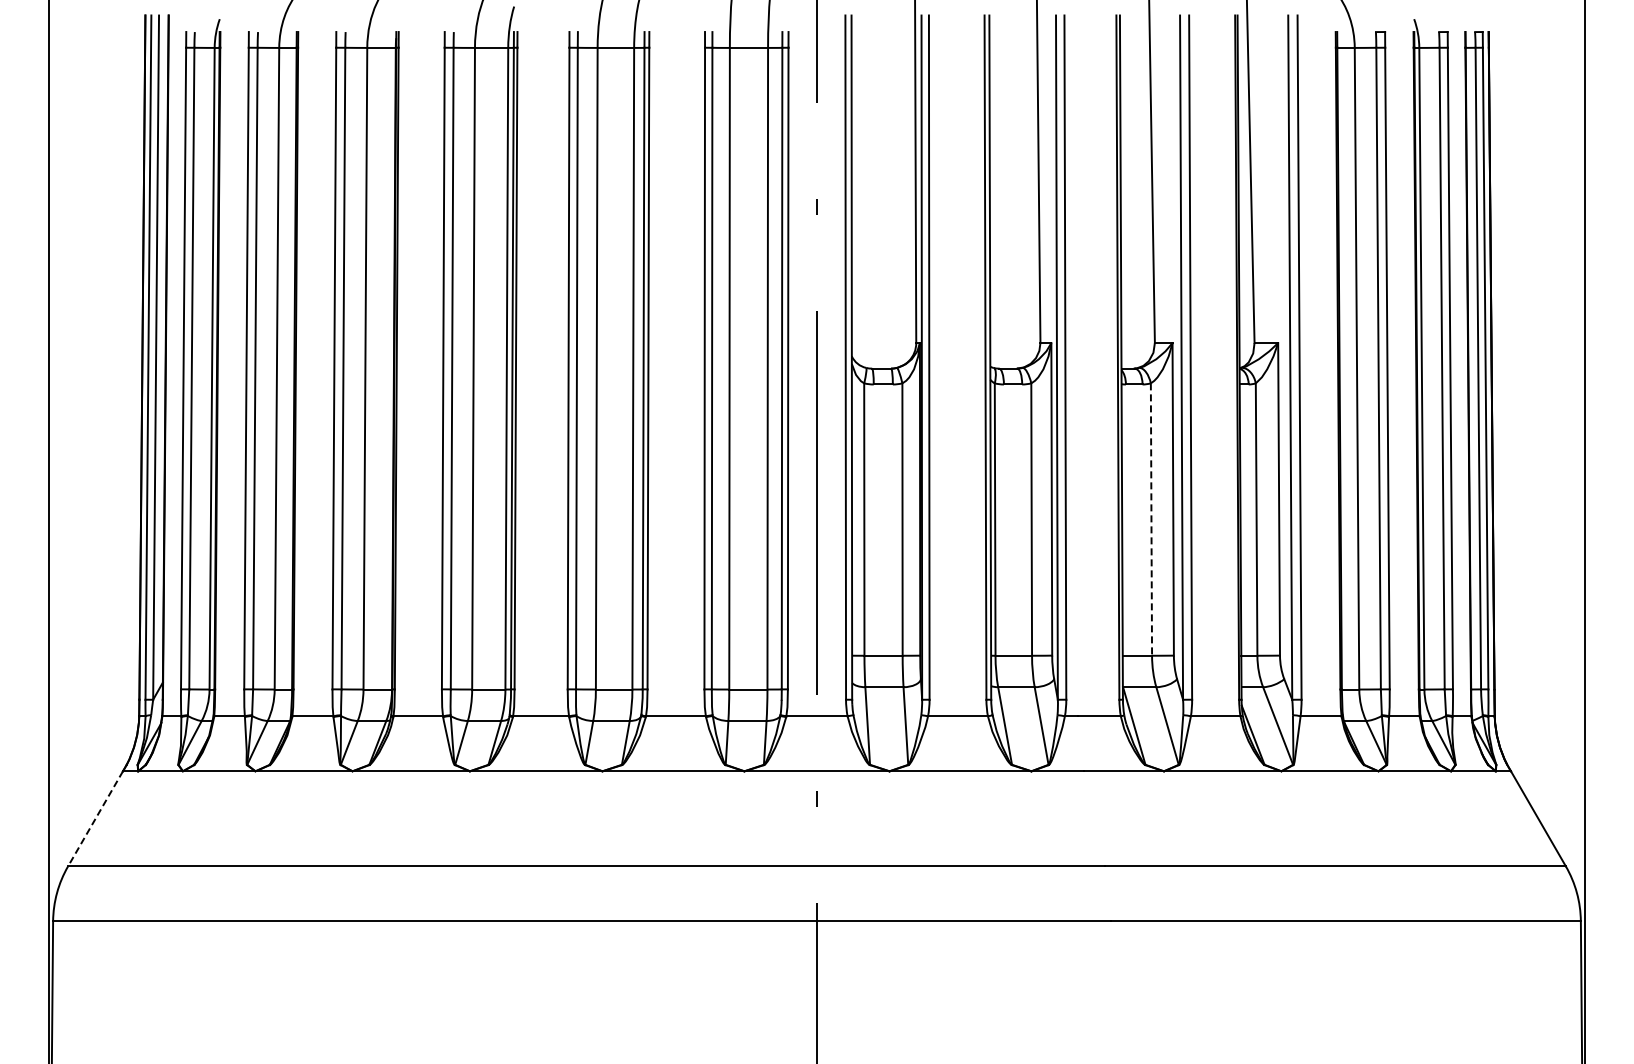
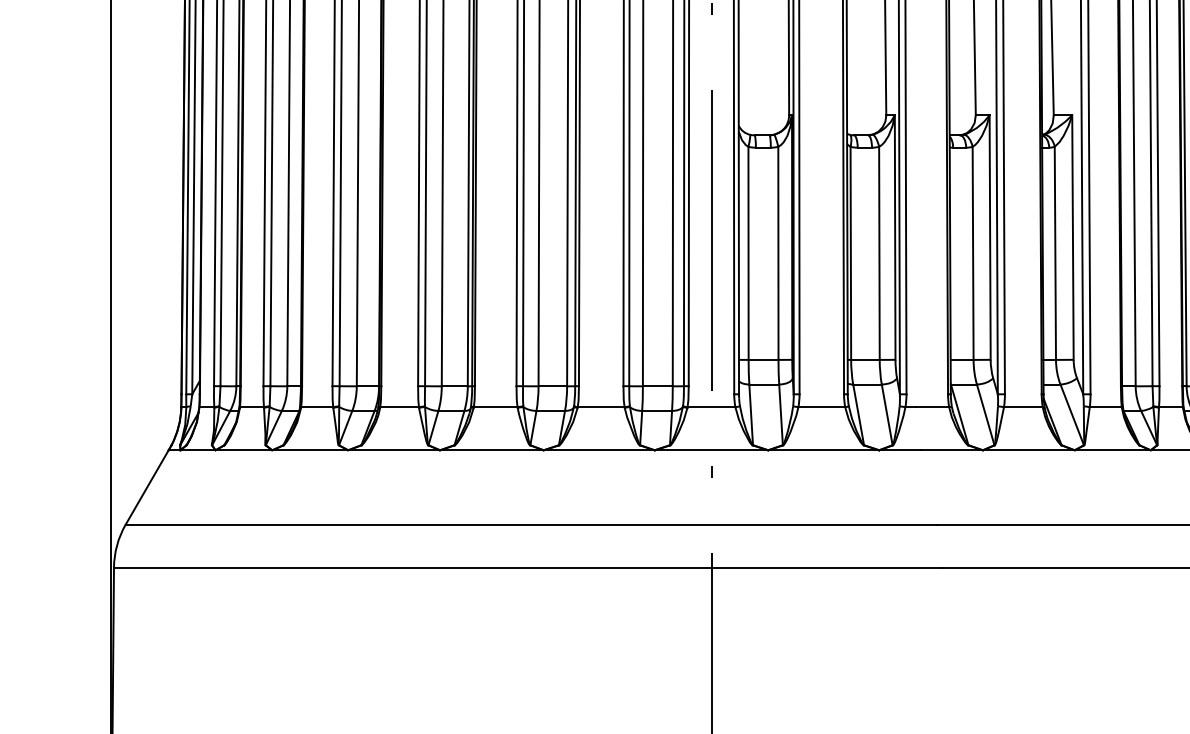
line: (1151, 520) -> (973, 254), dashed -> solid
line: (95, 818) -> (147, 487), dashed -> solid

